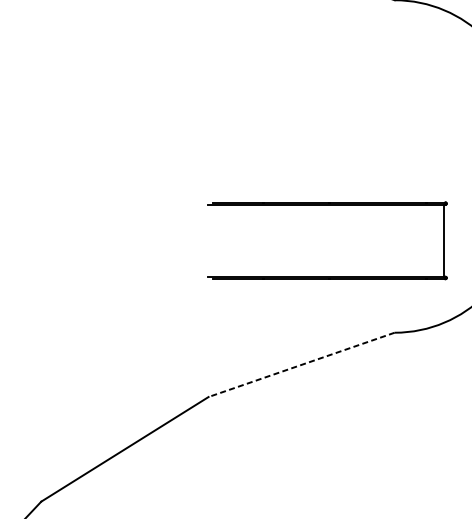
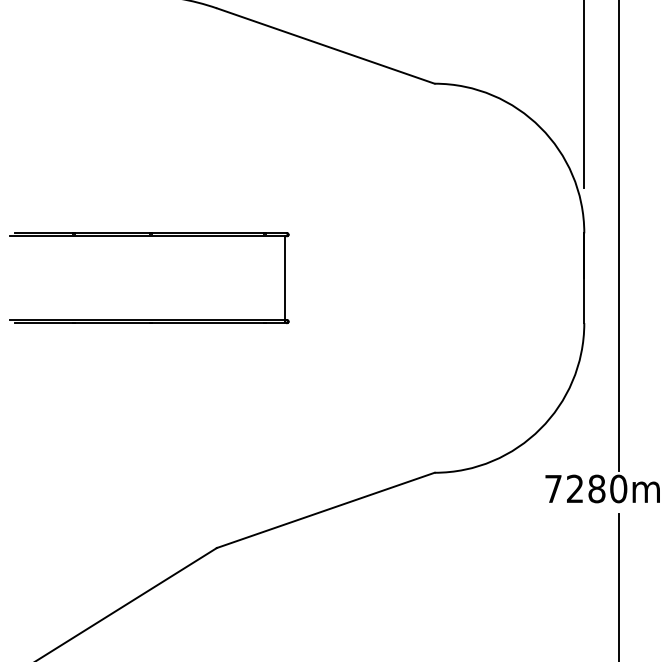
part: (327, 276) -> (149, 319), moved
line: (301, 364) -> (325, 510), dashed -> solid

